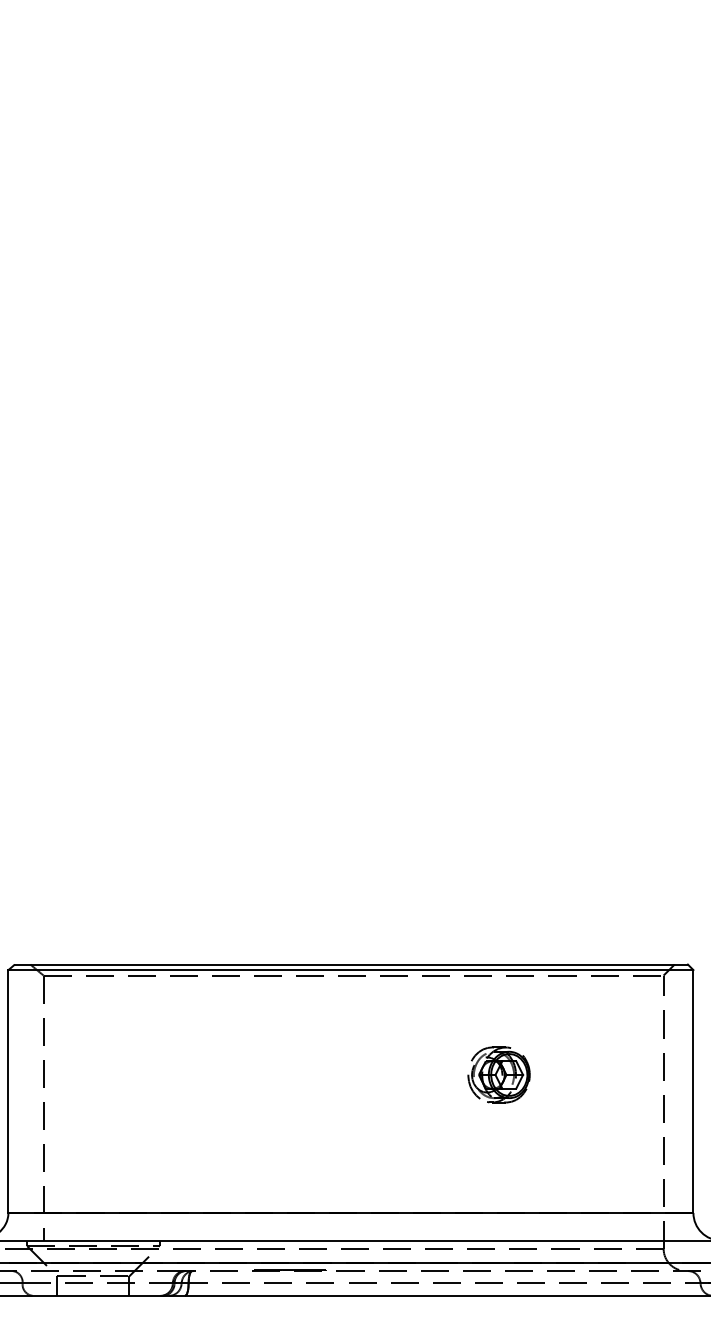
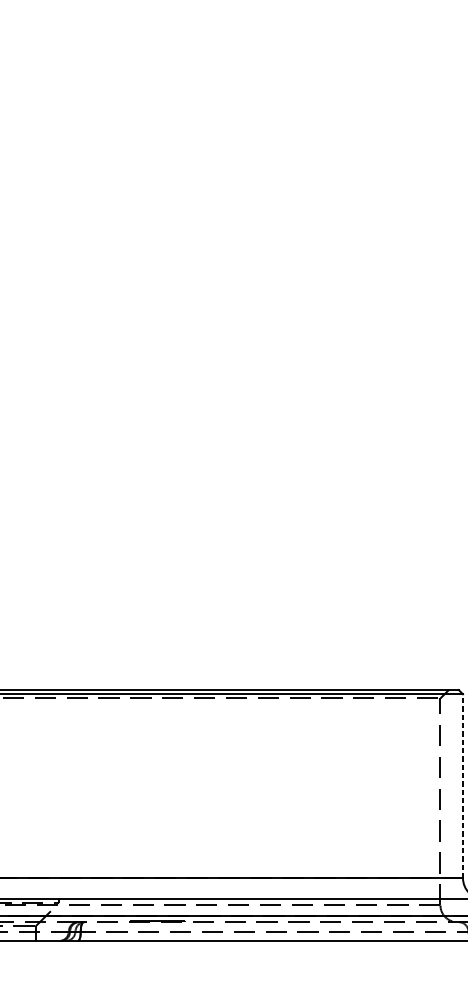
part: (498, 1074) -> (315, 773), removed
line: (693, 1091) -> (463, 786), solid -> dashed

